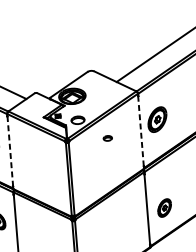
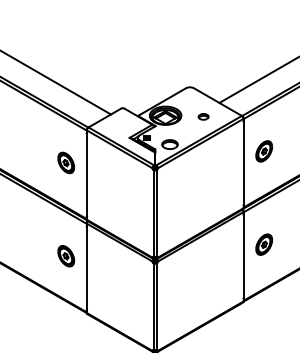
part: (157, 119) -> (264, 151), size x0.71
line: (140, 131) -> (243, 163), dashed -> solid
part: (107, 138) -> (203, 116), moved
line: (9, 151) -> (86, 175), dashed -> solid
part: (164, 207) -> (264, 244), moved

